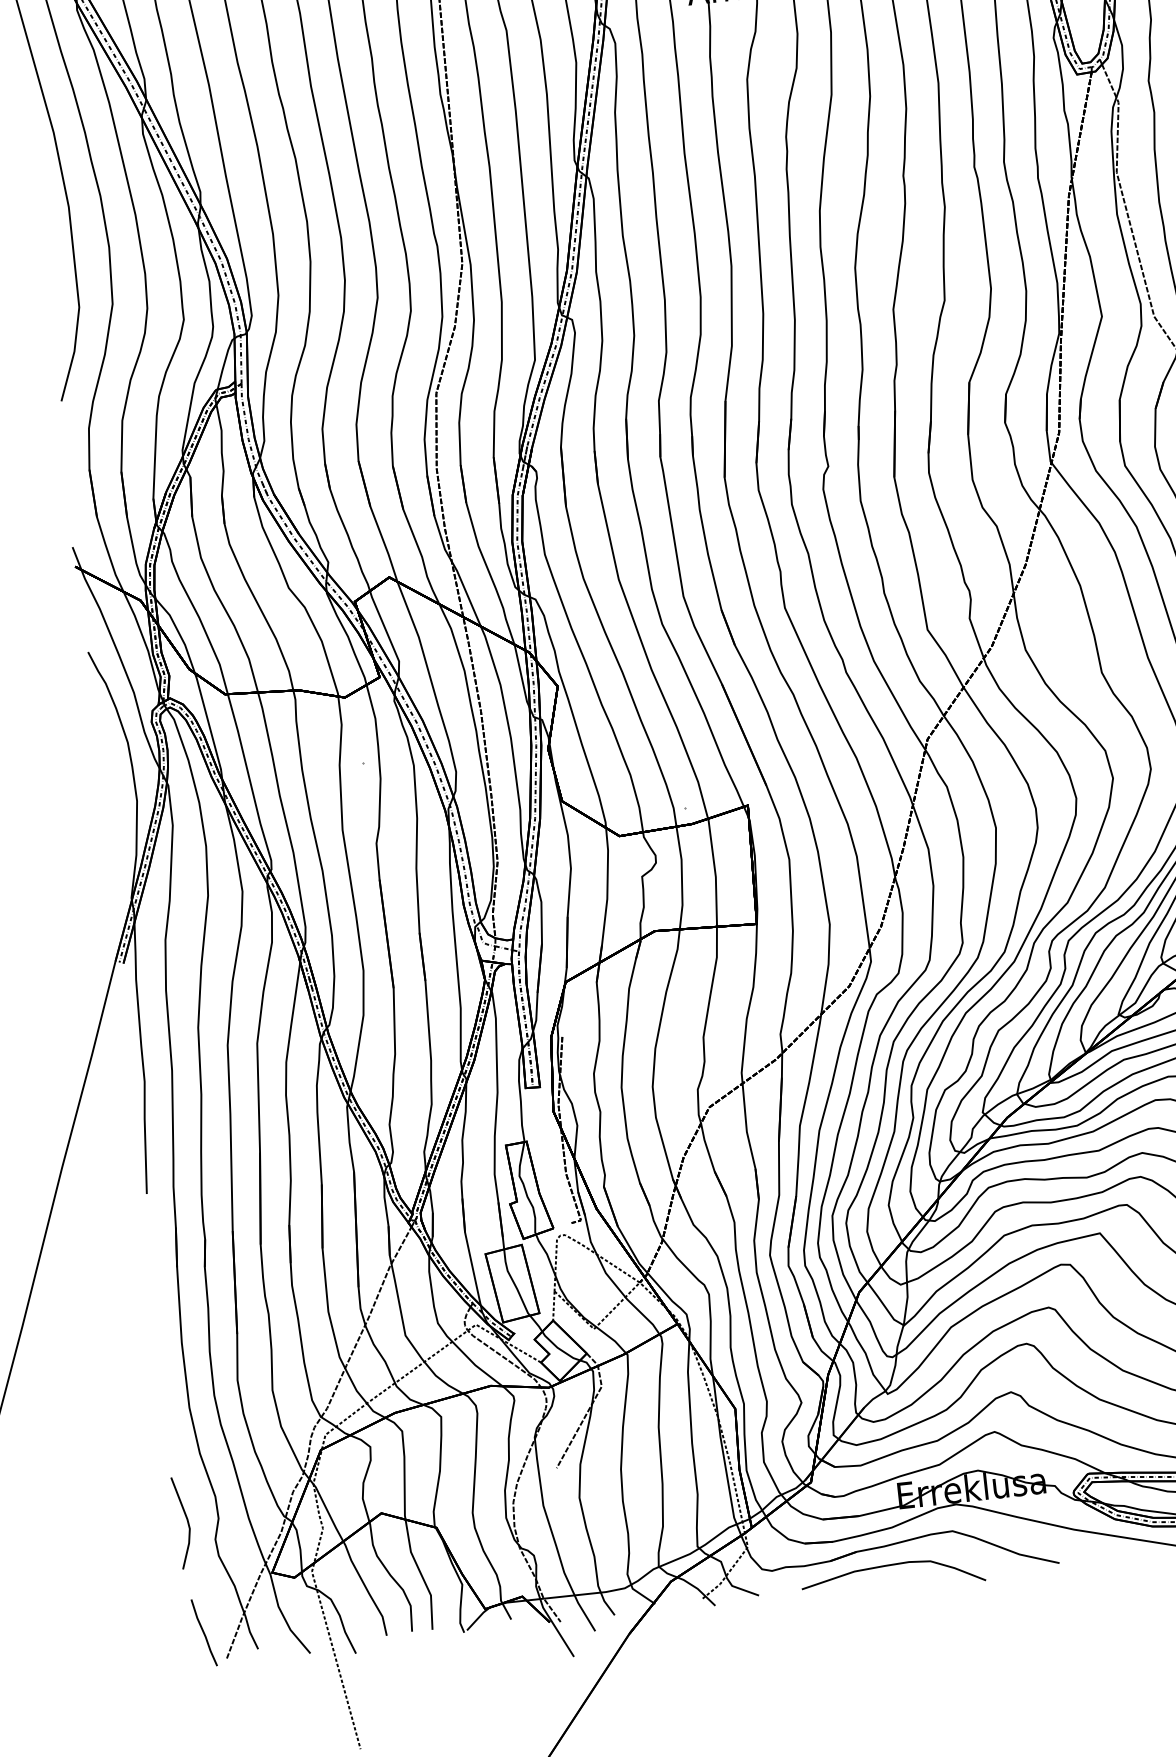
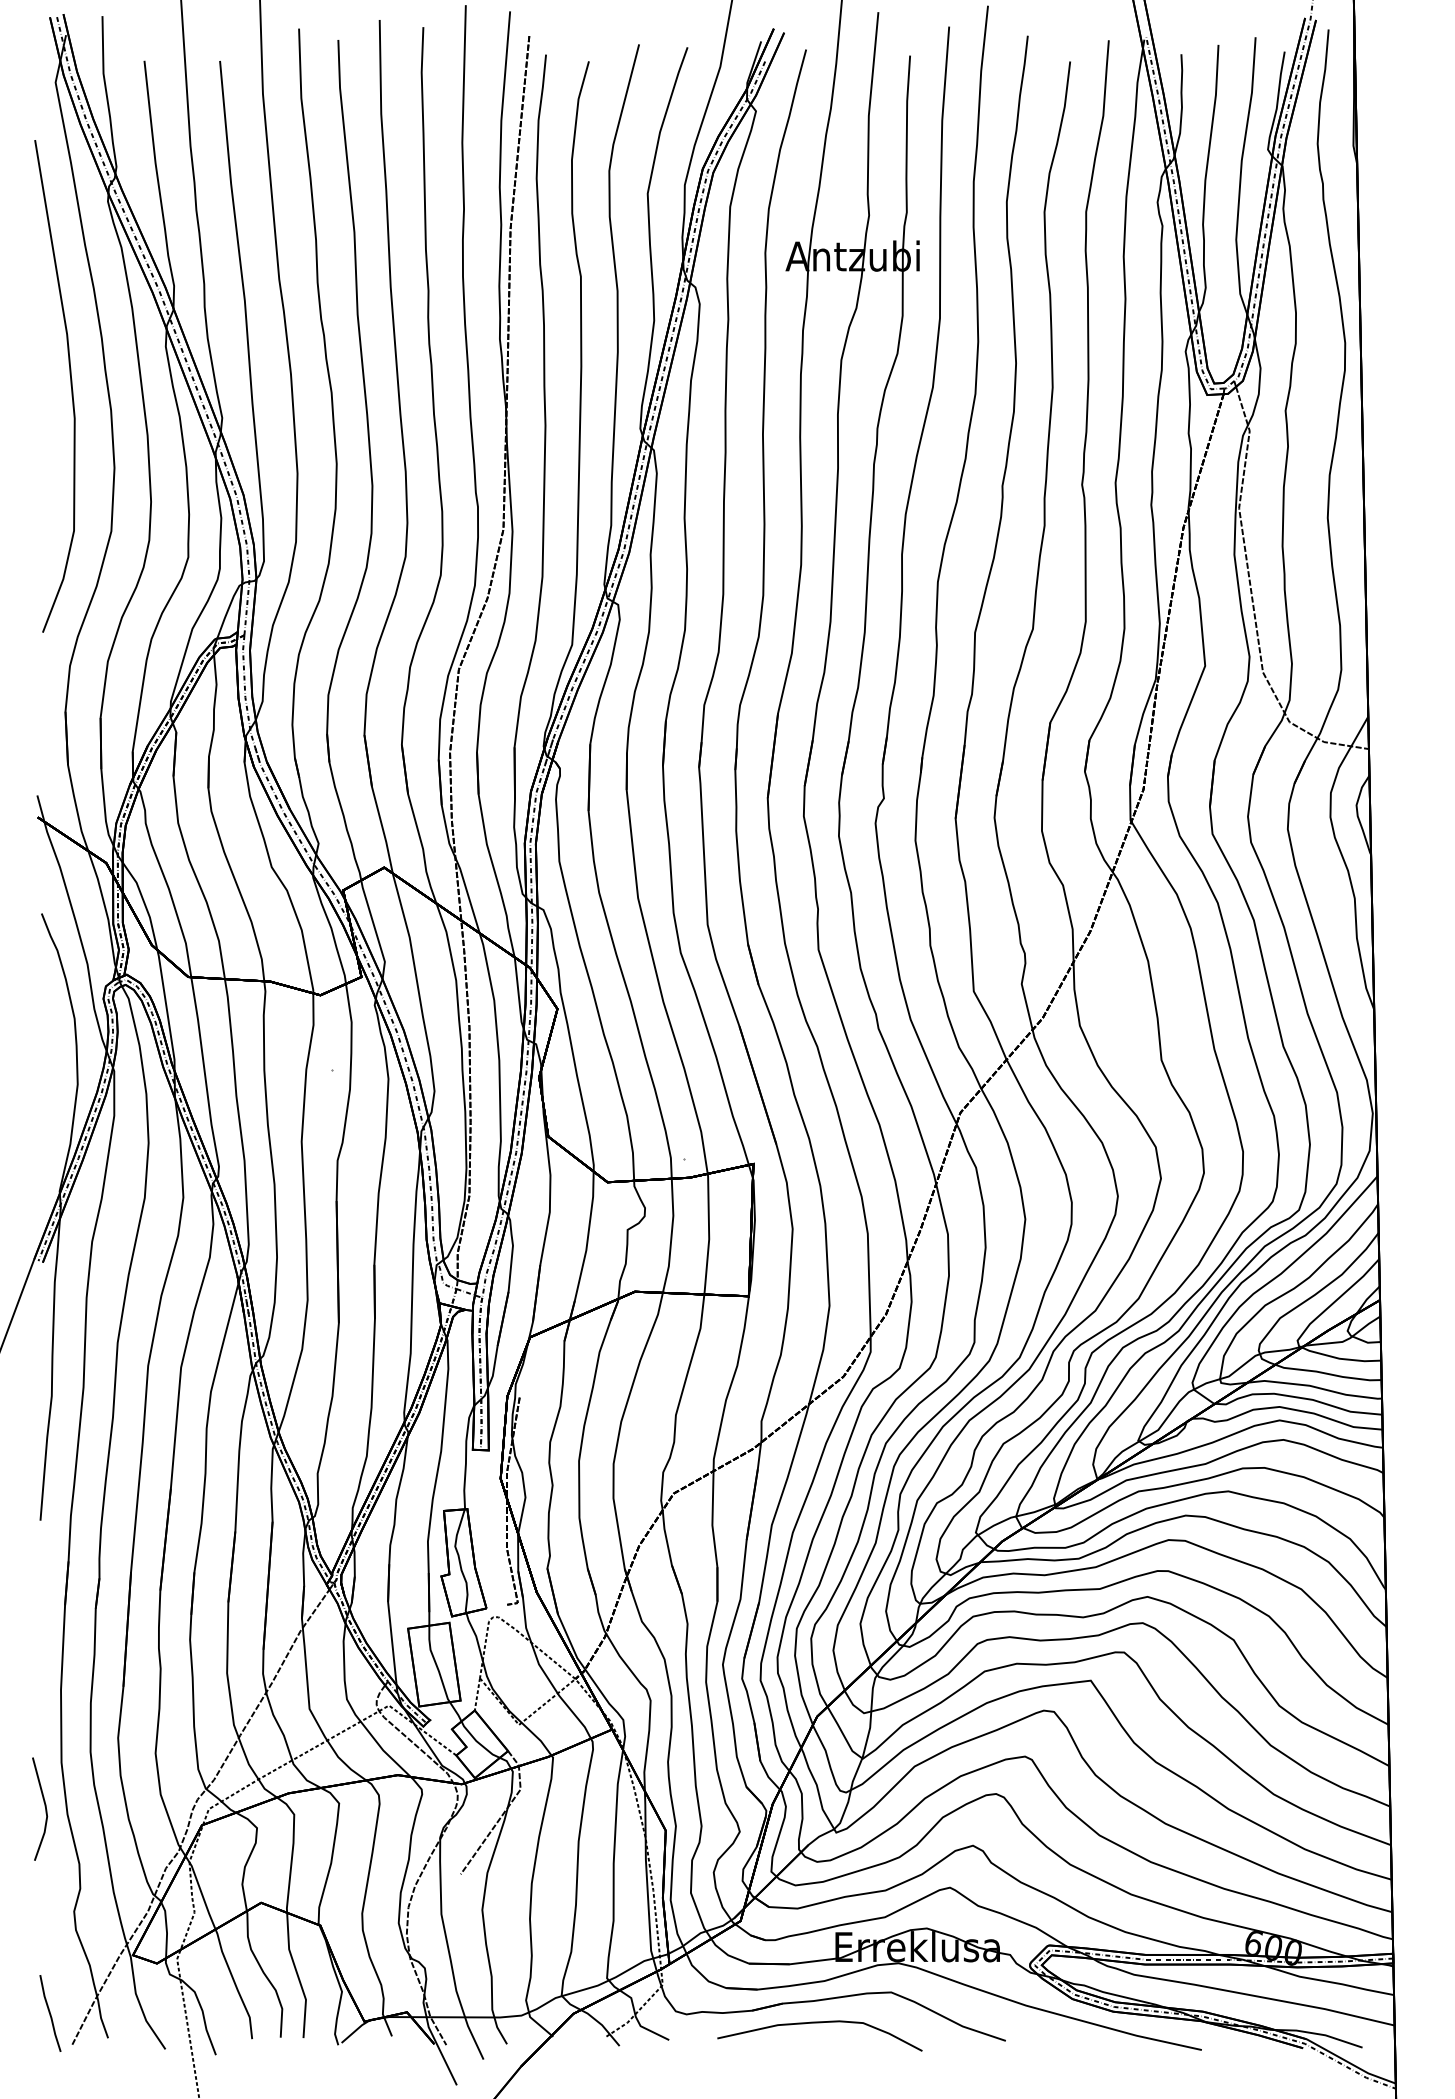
line: (186, 1520) -> (44, 1806), moved

